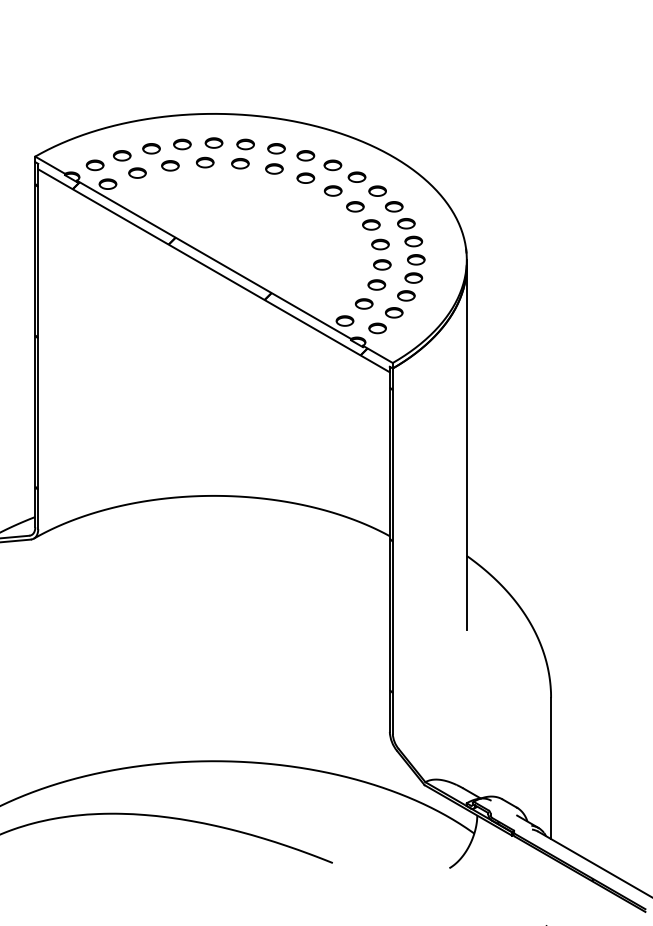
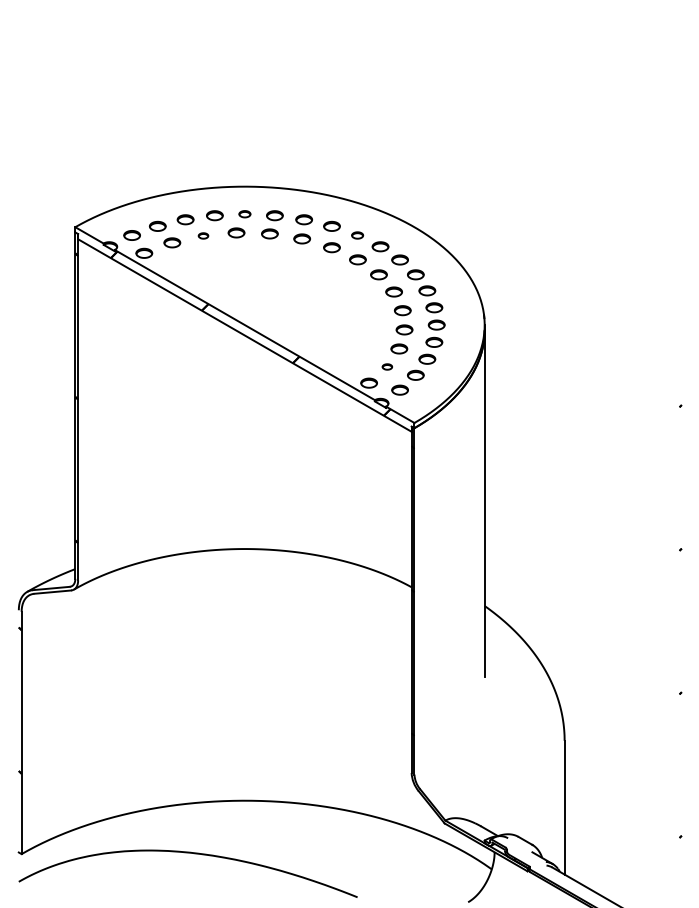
part: (213, 142) -> (244, 213), size x0.7
part: (170, 165) -> (203, 235), size x0.6
part: (332, 165) -> (357, 235), size x0.7
part: (364, 303) -> (387, 366), size x0.6

